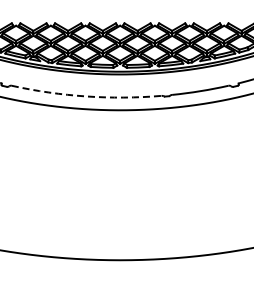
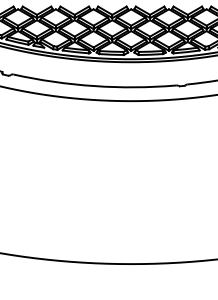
arc: (86, 96) -> (94, 86), dashed -> solid

